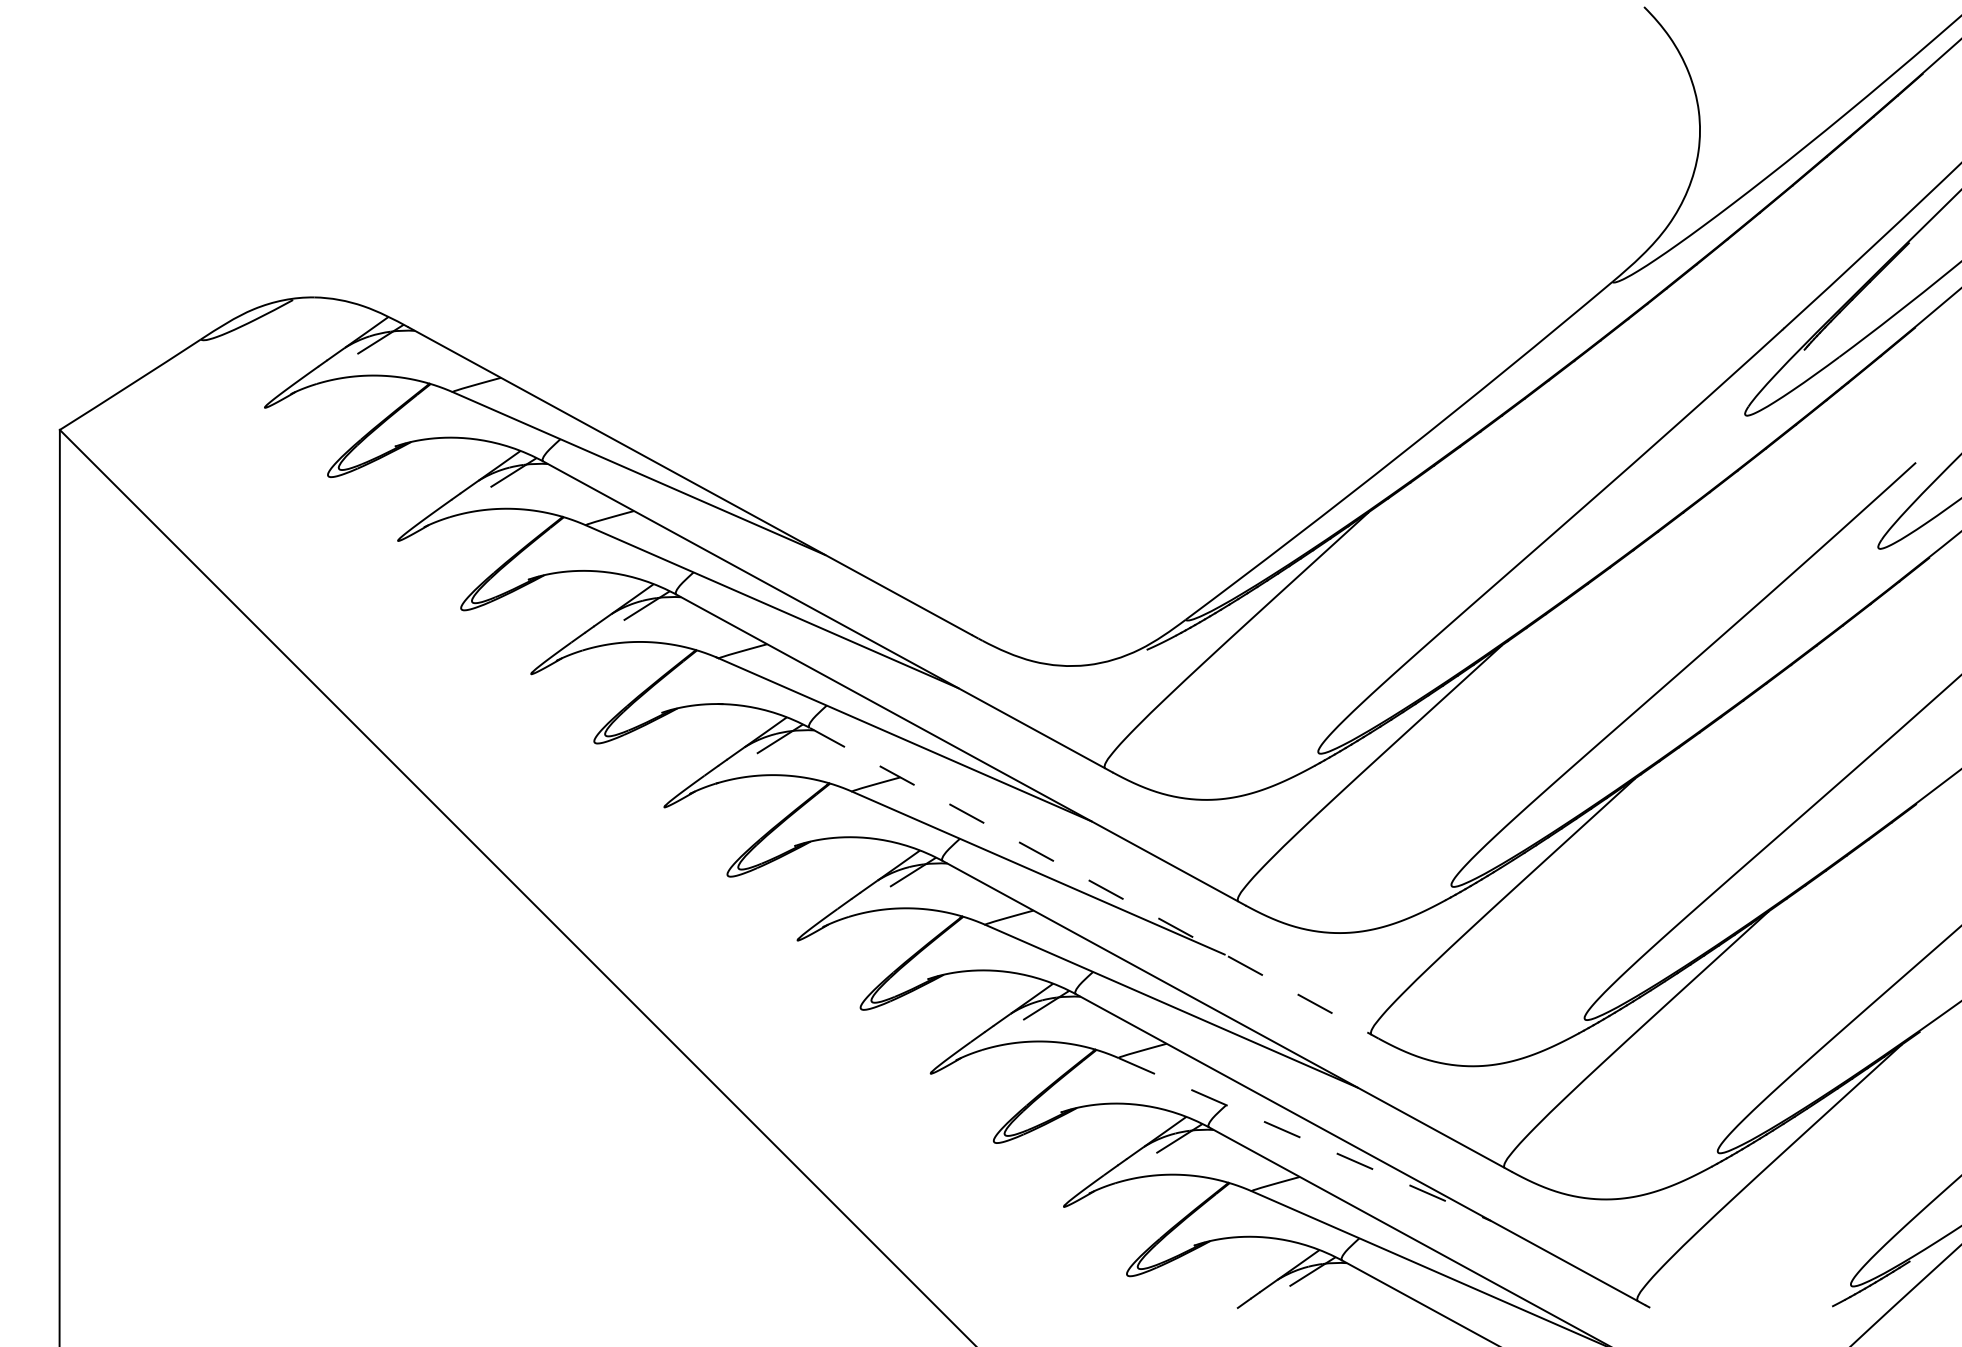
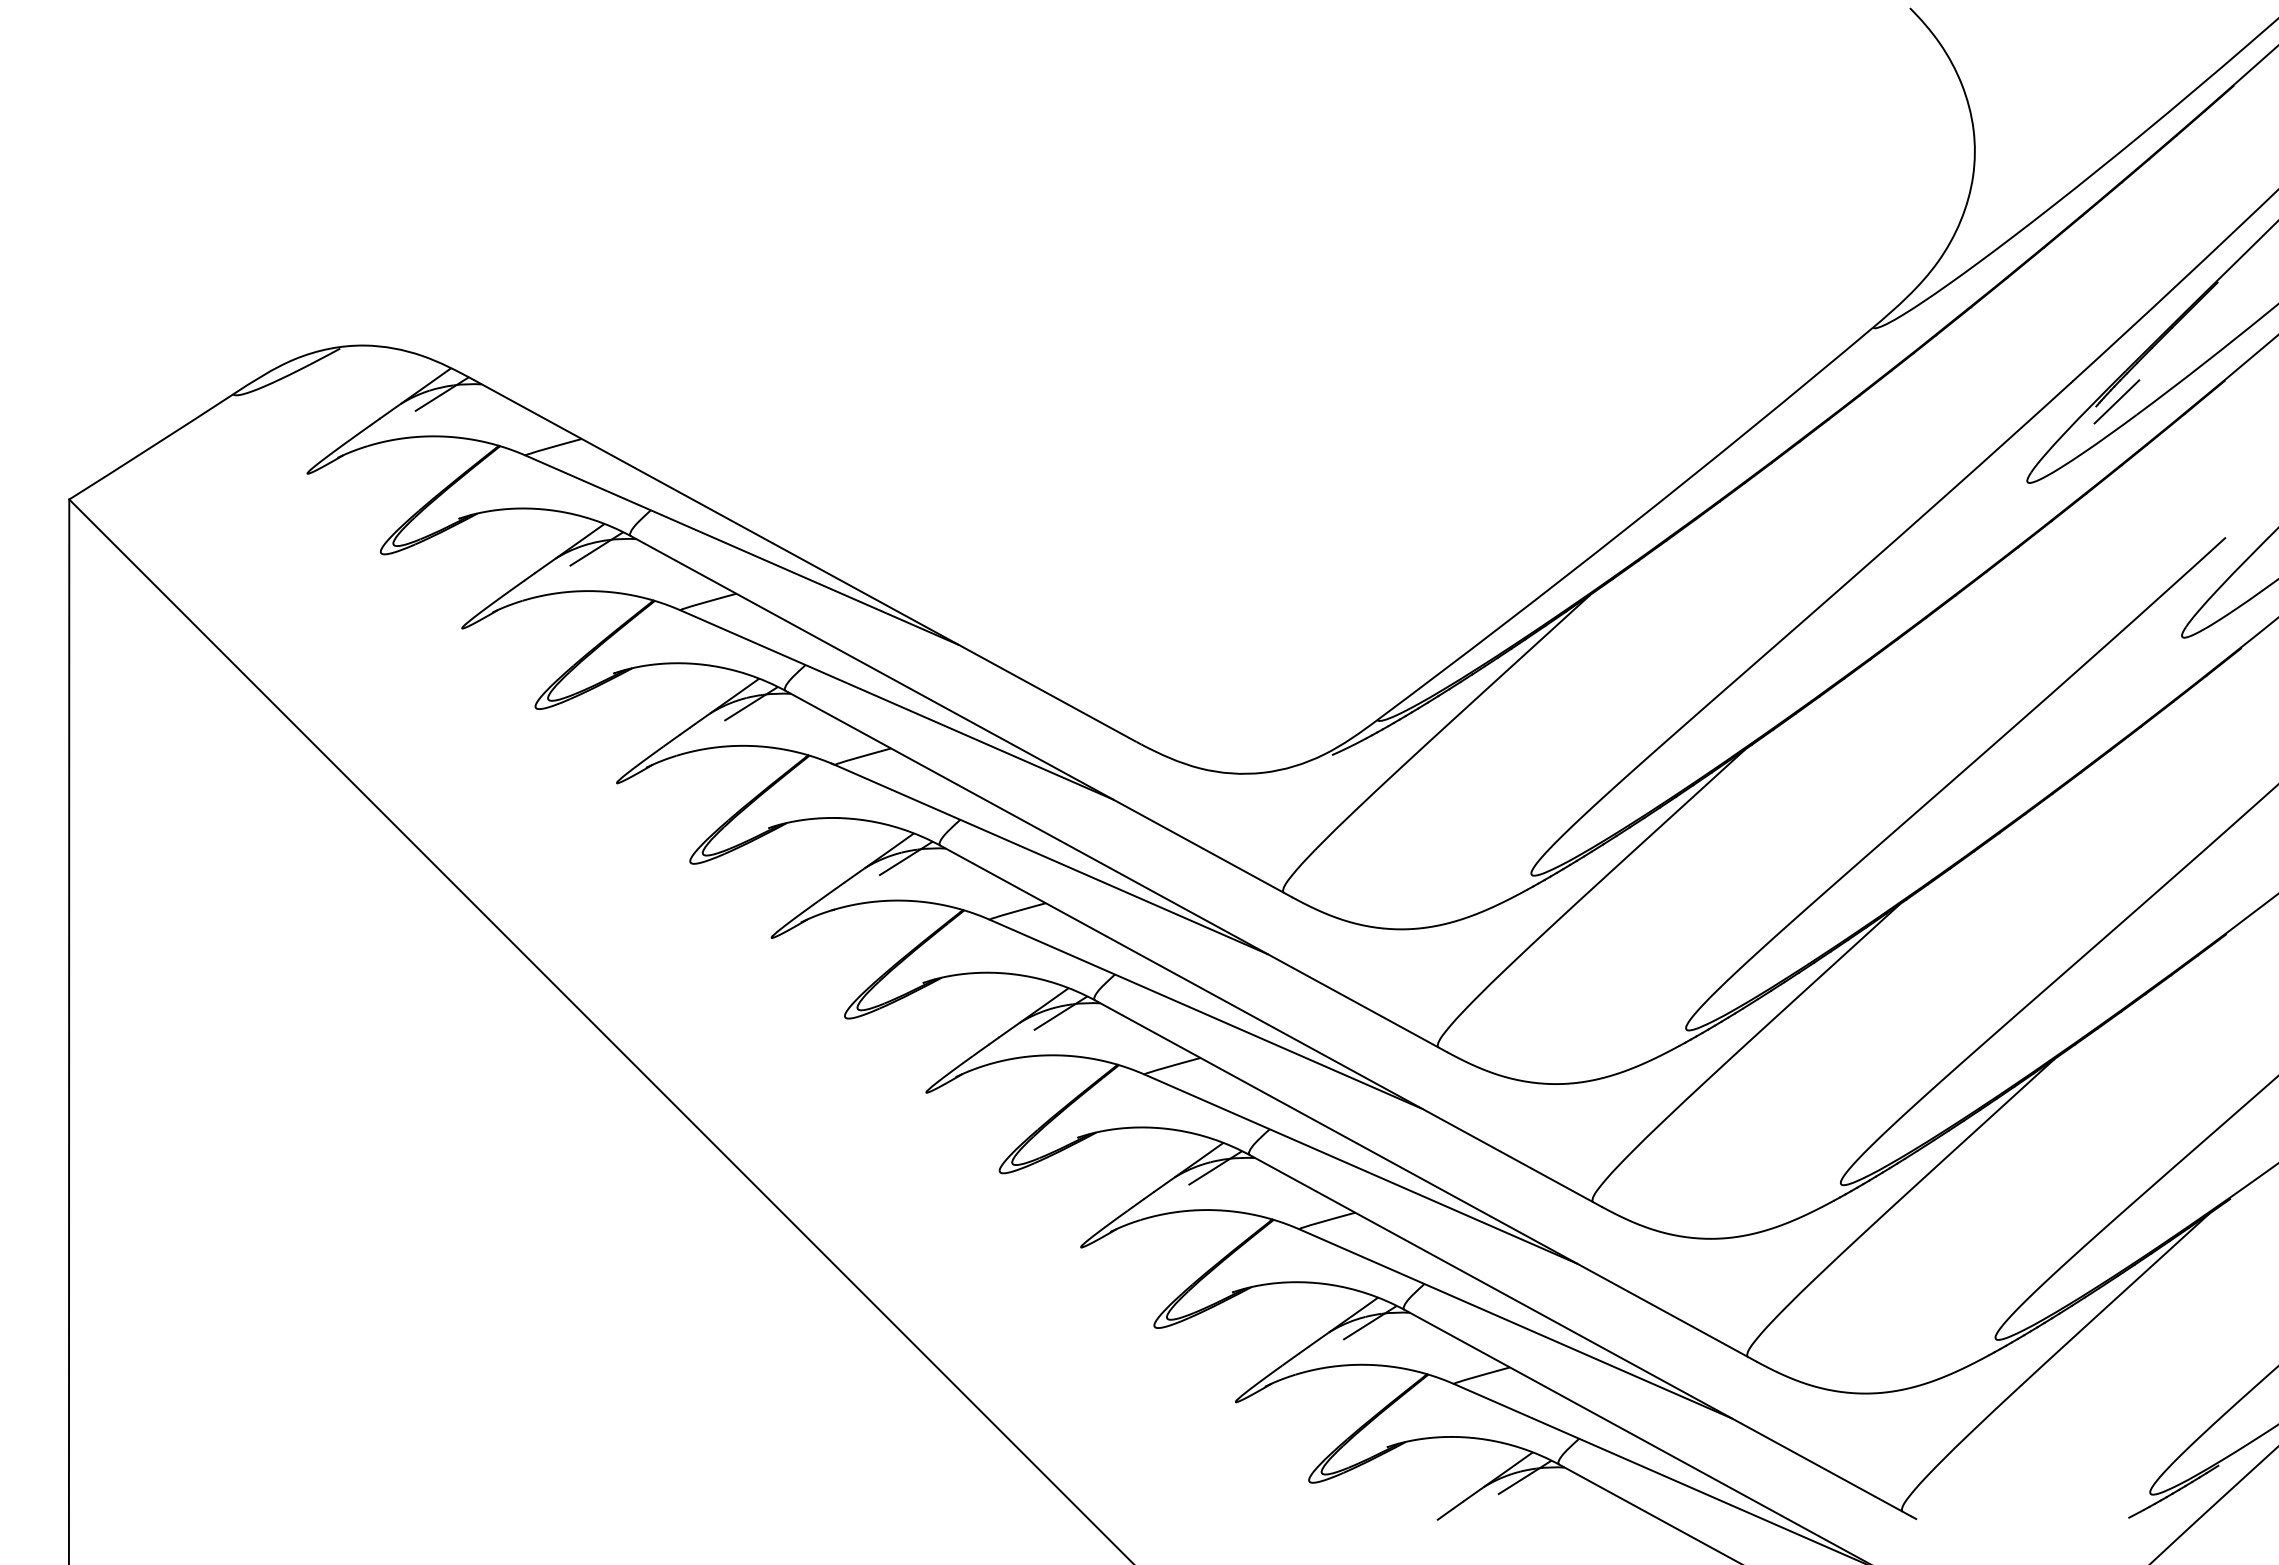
line: (1821, 345) -> (2116, 401), added
line: (1094, 883) -> (1271, 1026), dashed -> solid
line: (1305, 1139) -> (1516, 1324), dashed -> solid

